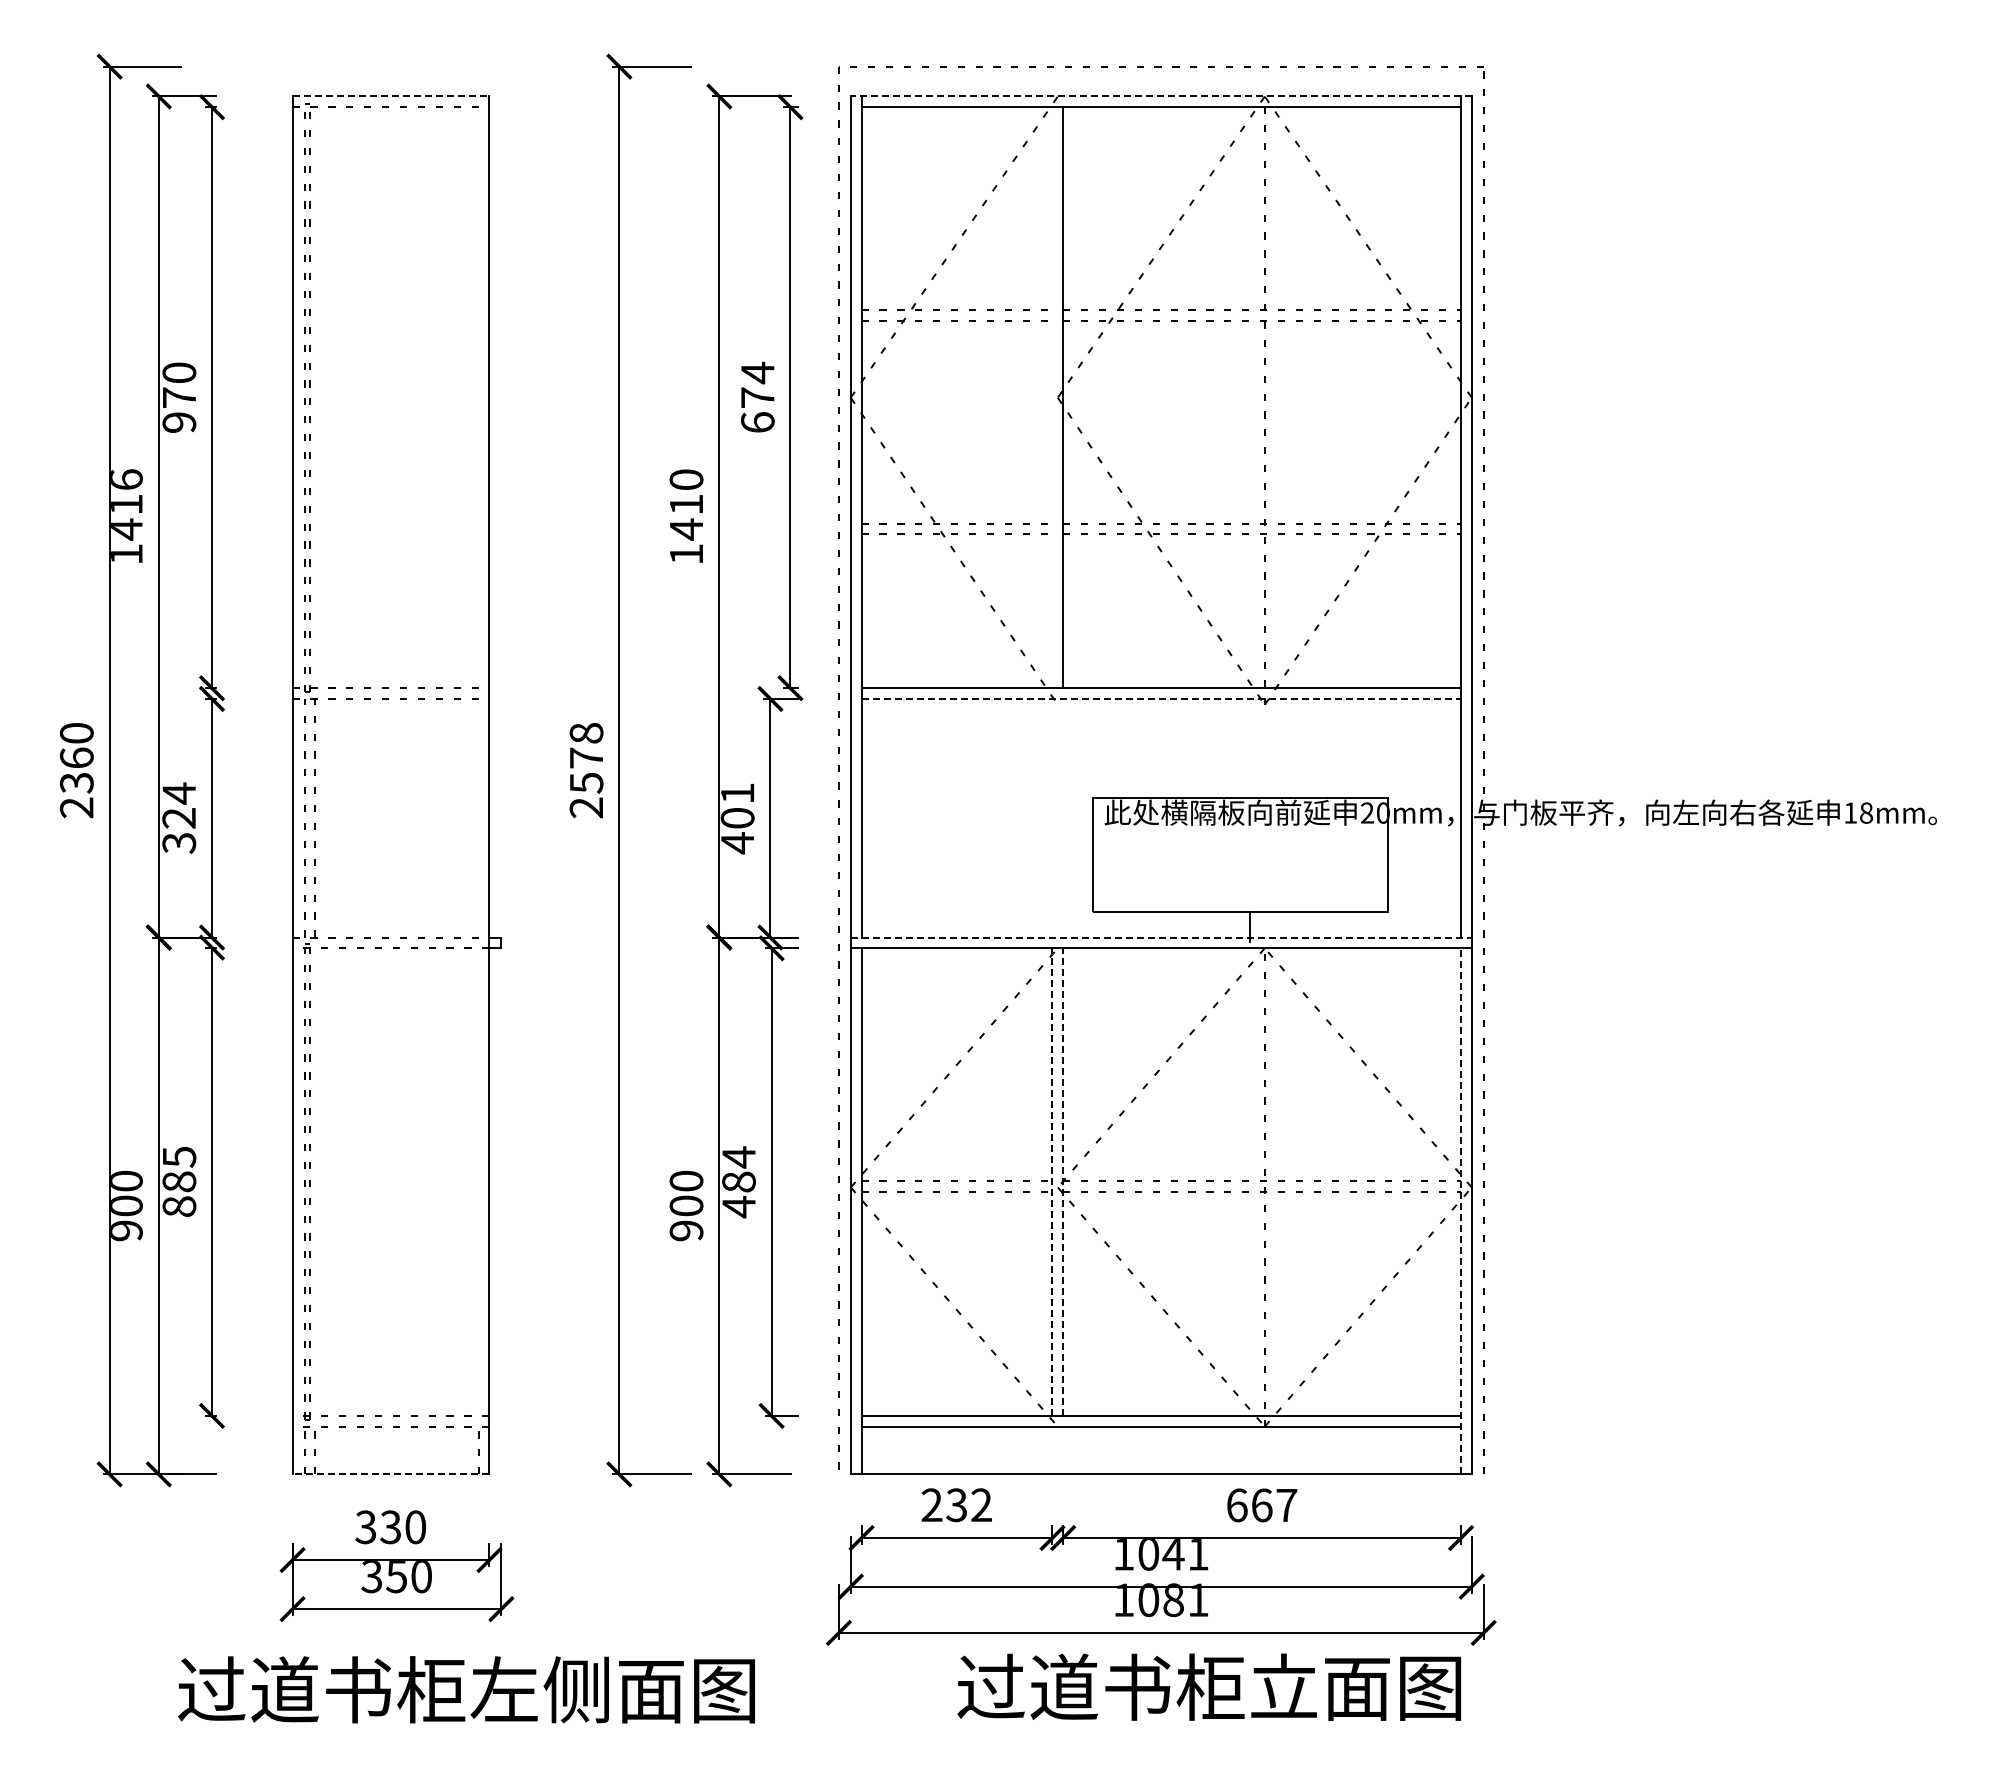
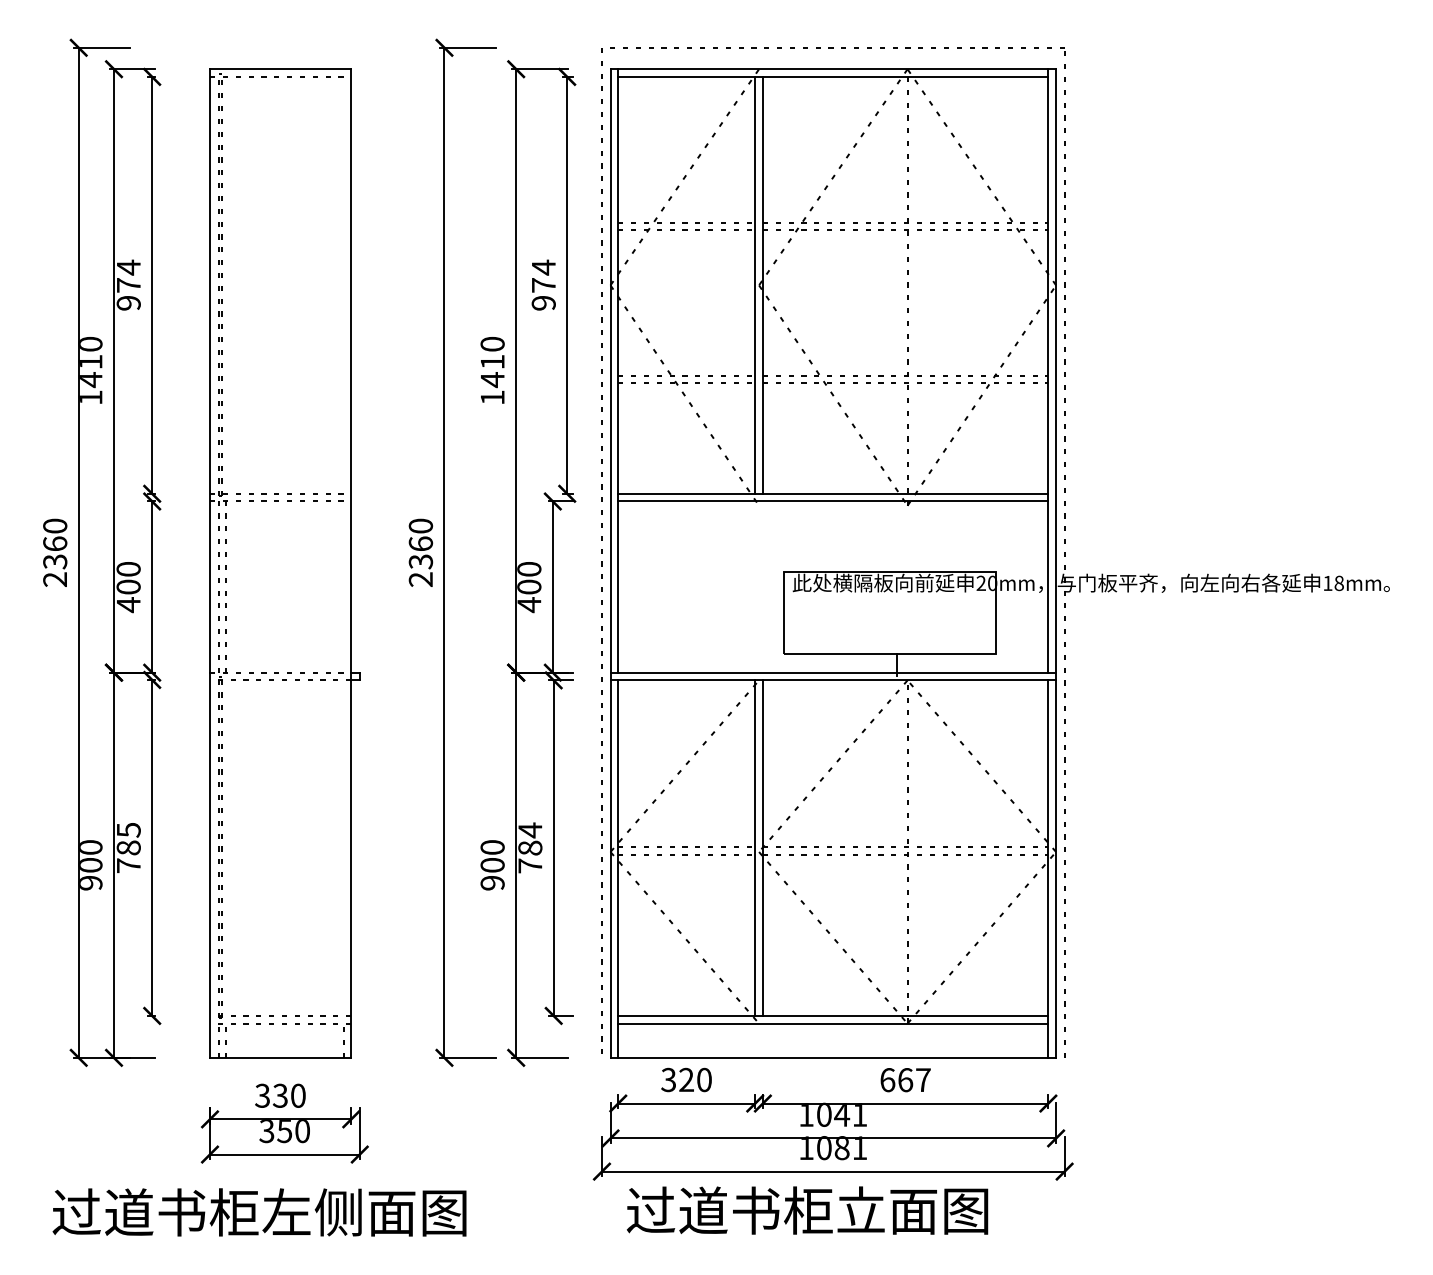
line: (391, 96) -> (280, 69), dashed -> solid
line: (1160, 96) -> (832, 69), dashed -> solid
text: (179, 372) -> (128, 267), 970 -> 974
line: (1052, 397) -> (755, 285), added
text: (757, 422) -> (543, 303), 674 -> 974
text: (126, 479) -> (90, 344), 1416 -> 1410
line: (1161, 698) -> (833, 501), dashed -> solid
text: (586, 758) -> (420, 544), 2578 -> 2360
text: (737, 793) -> (529, 569), 401 -> 400
text: (179, 818) -> (128, 587), 324 -> 400
line: (1161, 937) -> (833, 672), dashed -> solid
line: (1052, 1182) -> (755, 848), dashed -> solid
line: (1063, 1182) -> (763, 848), dashed -> solid
text: (179, 1206) -> (128, 865), 885 -> 785
text: (738, 1207) -> (529, 866), 484 -> 784
line: (1461, 1210) -> (1048, 868), dashed -> solid
line: (390, 1474) -> (280, 1057), dashed -> solid
text: (956, 1505) -> (686, 1080), 232 -> 320
text: (1209, 1686) -> (807, 1210), moved
text: (466, 1689) -> (259, 1212), moved

